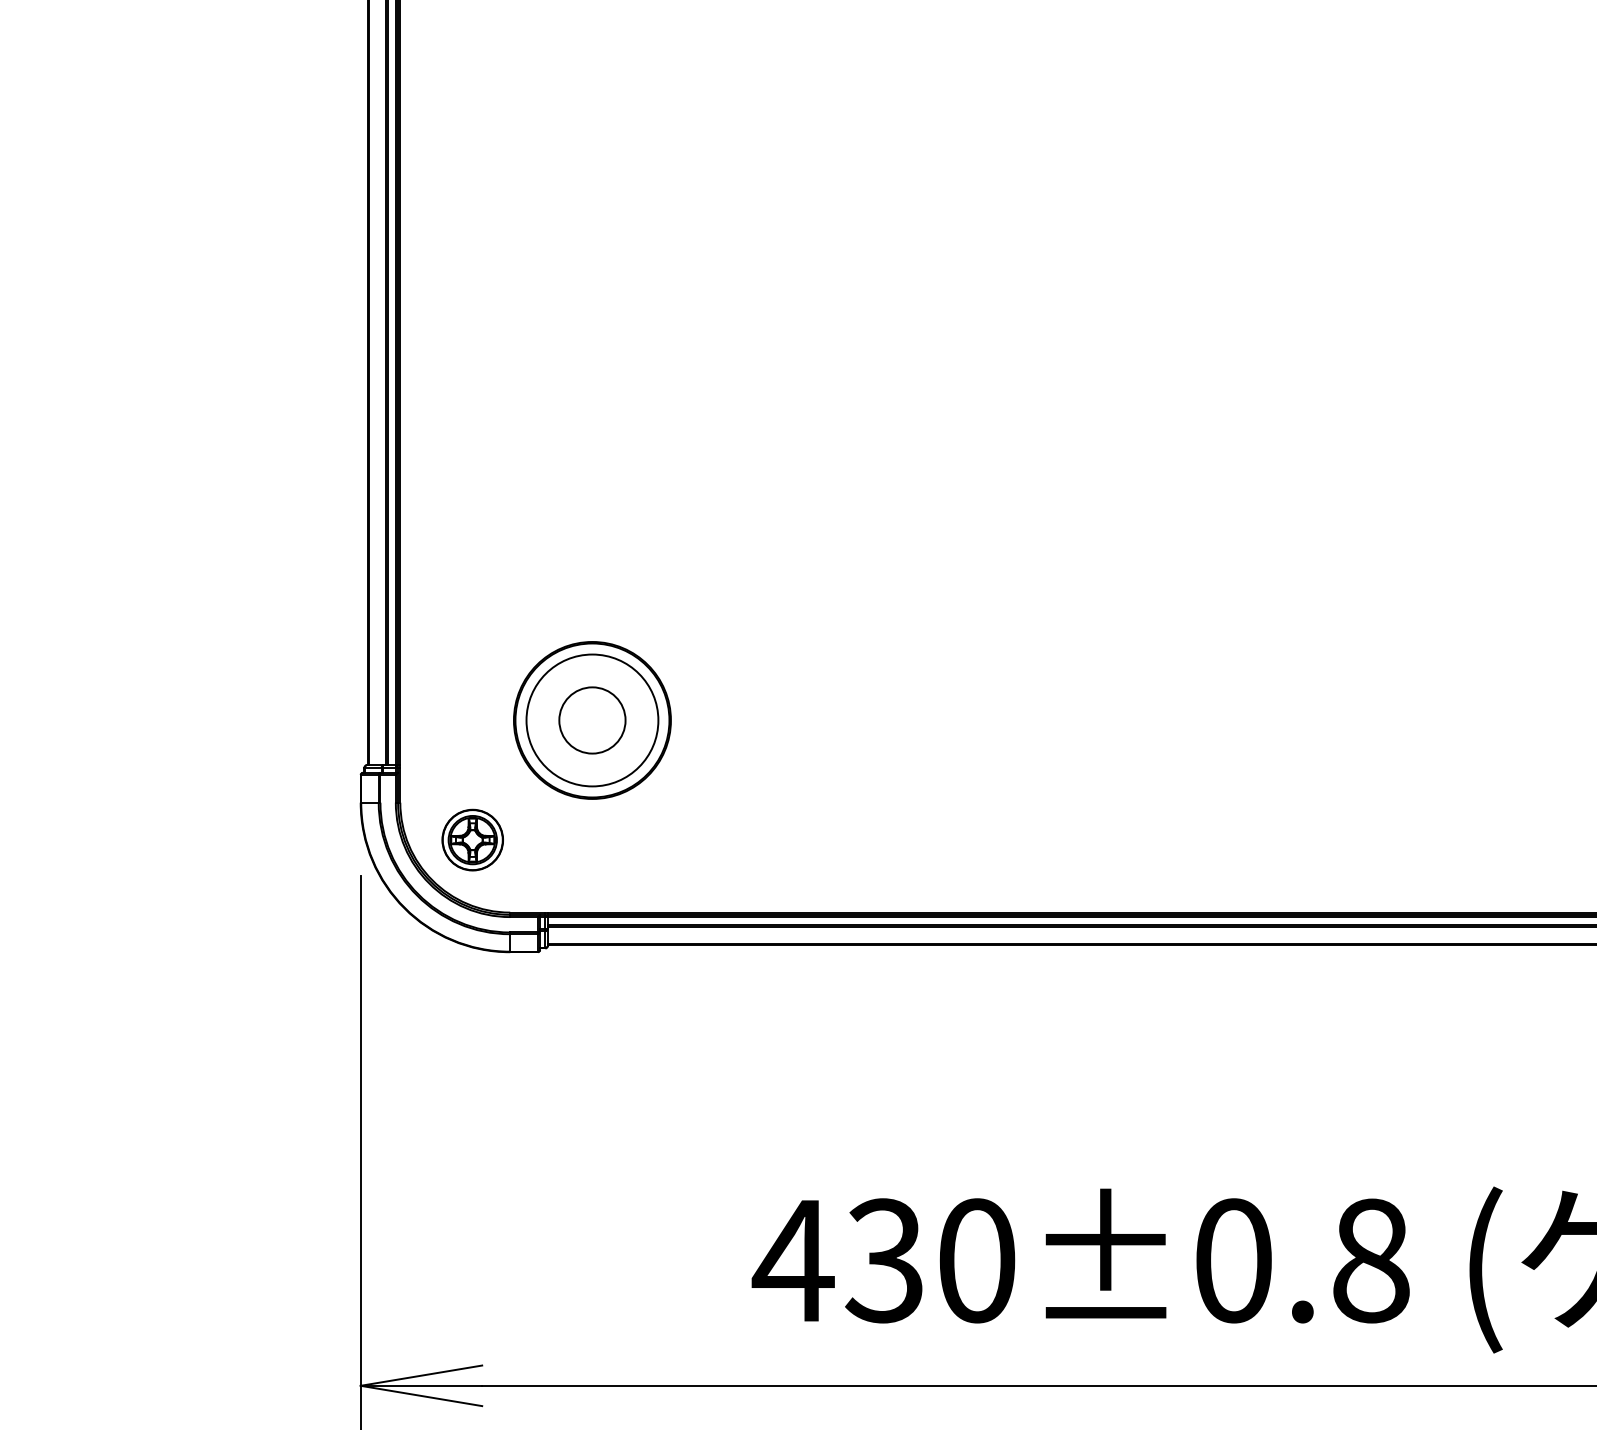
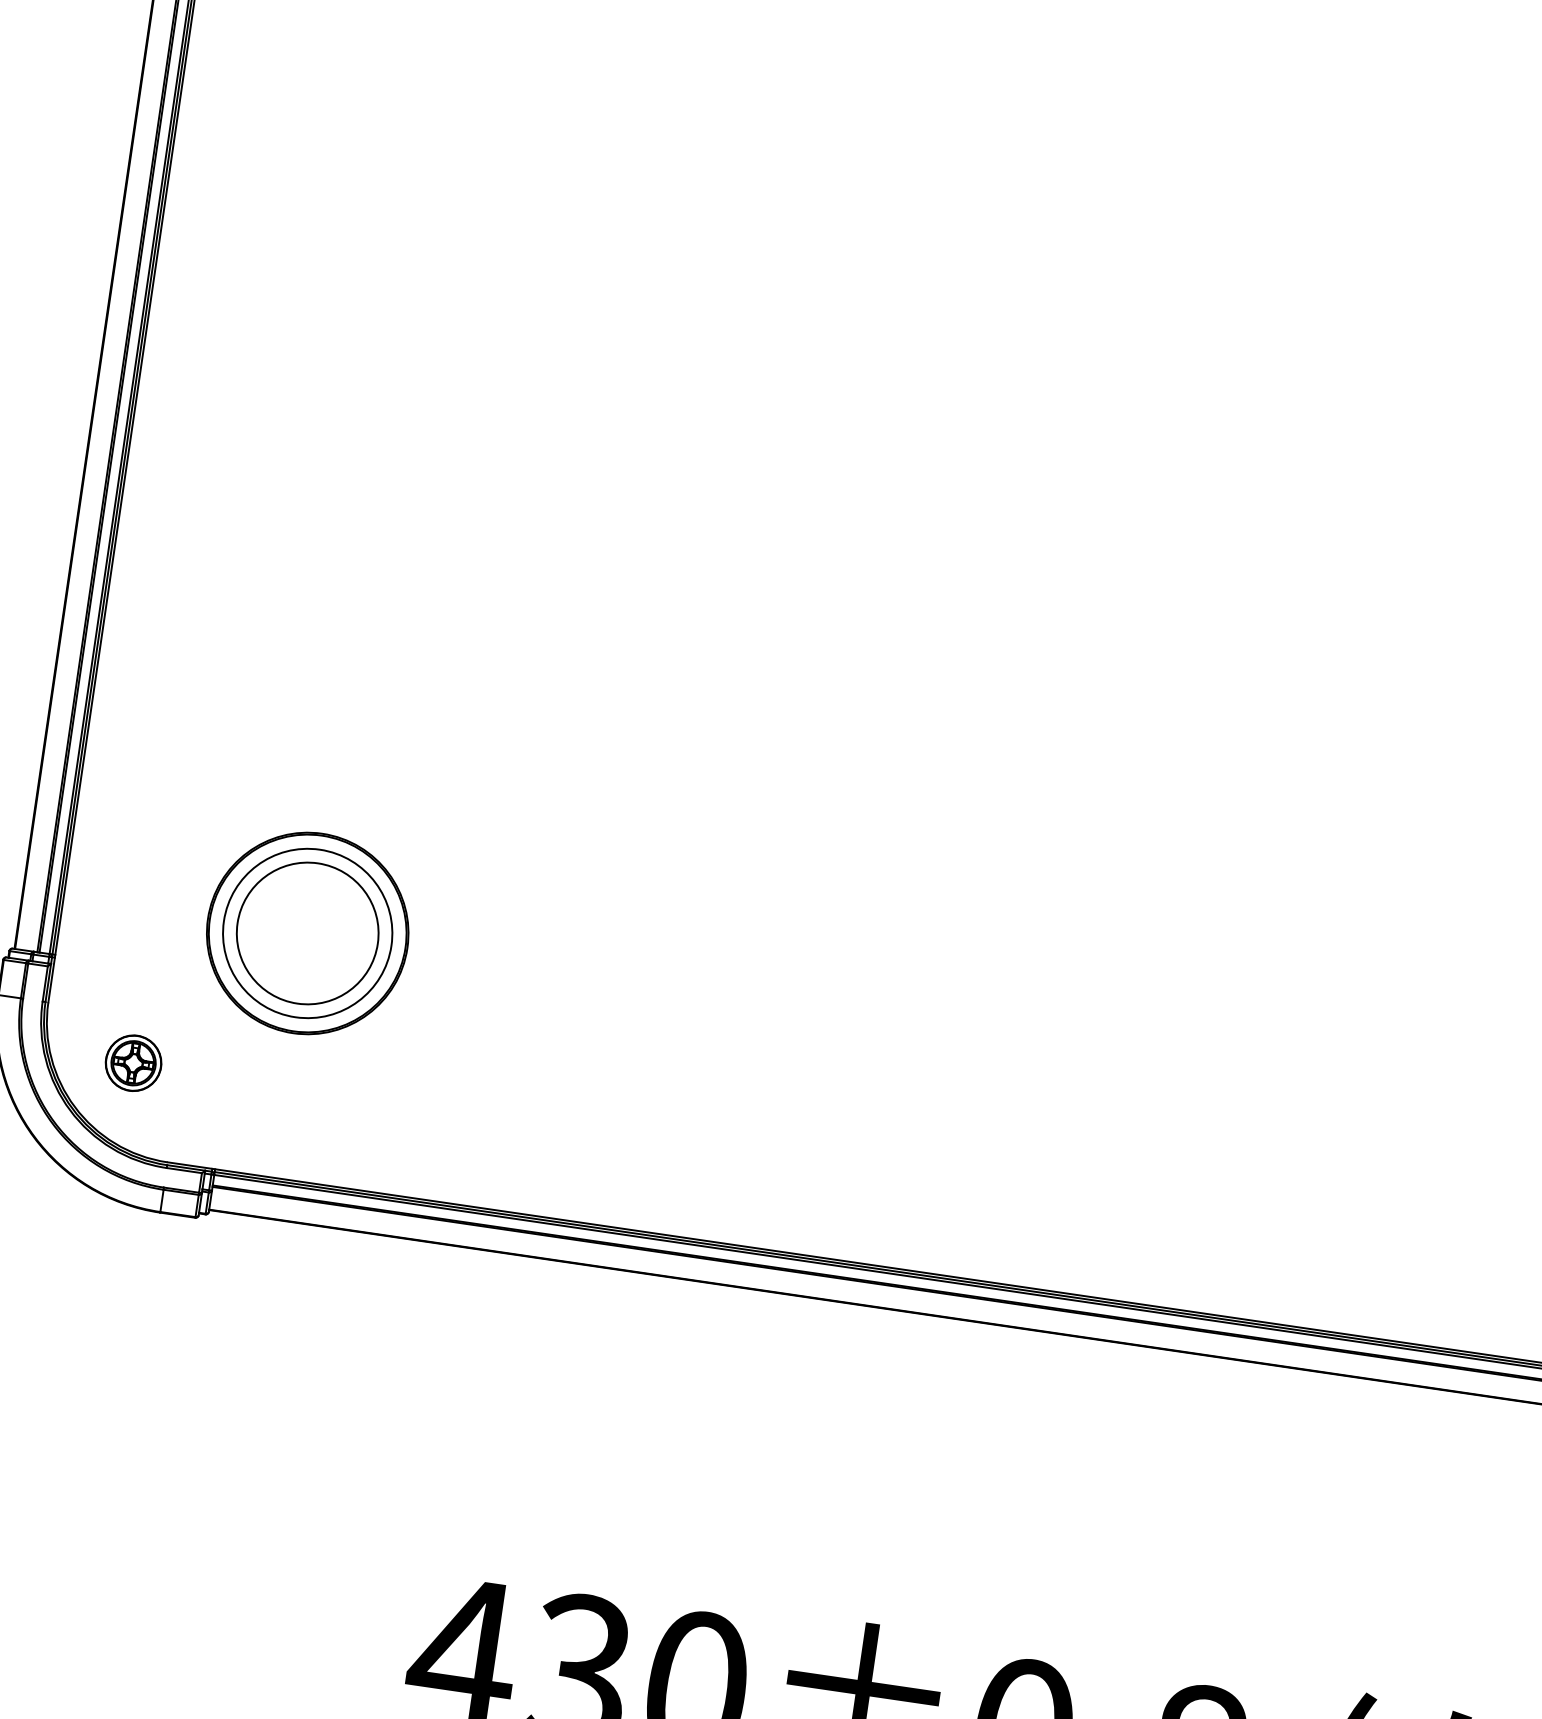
circle: (592, 720) -> (307, 933), size x1.67
part: (472, 839) -> (133, 1062), size x0.71

